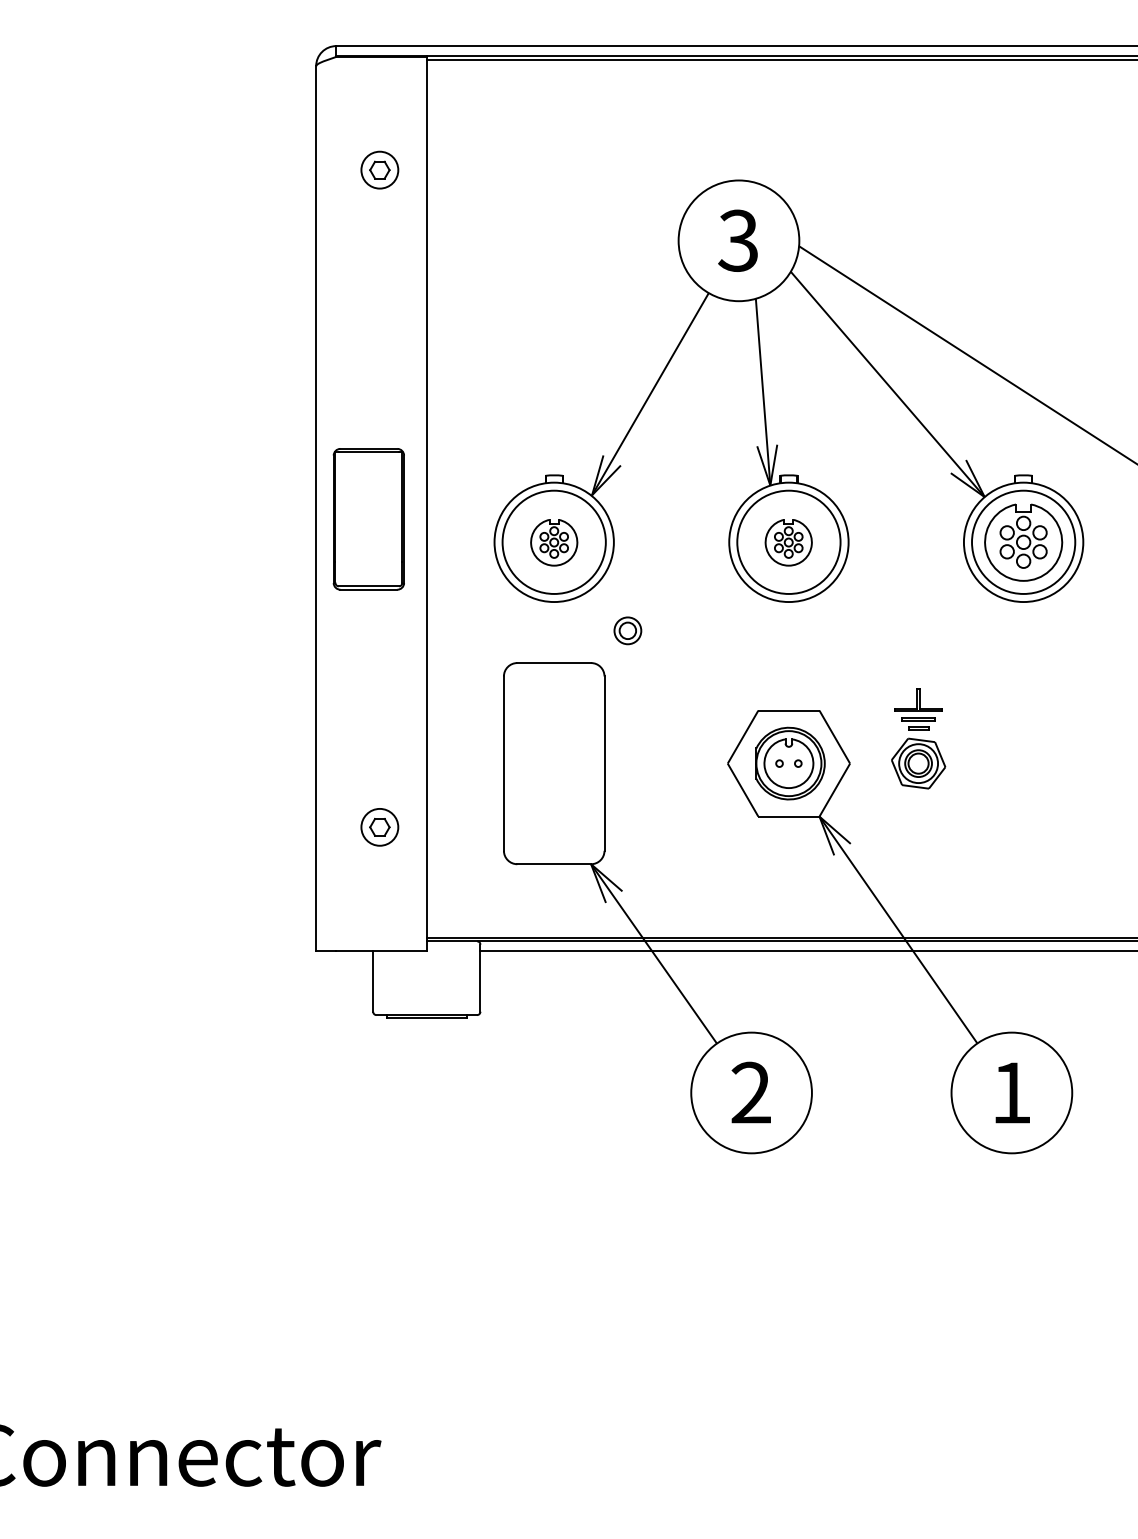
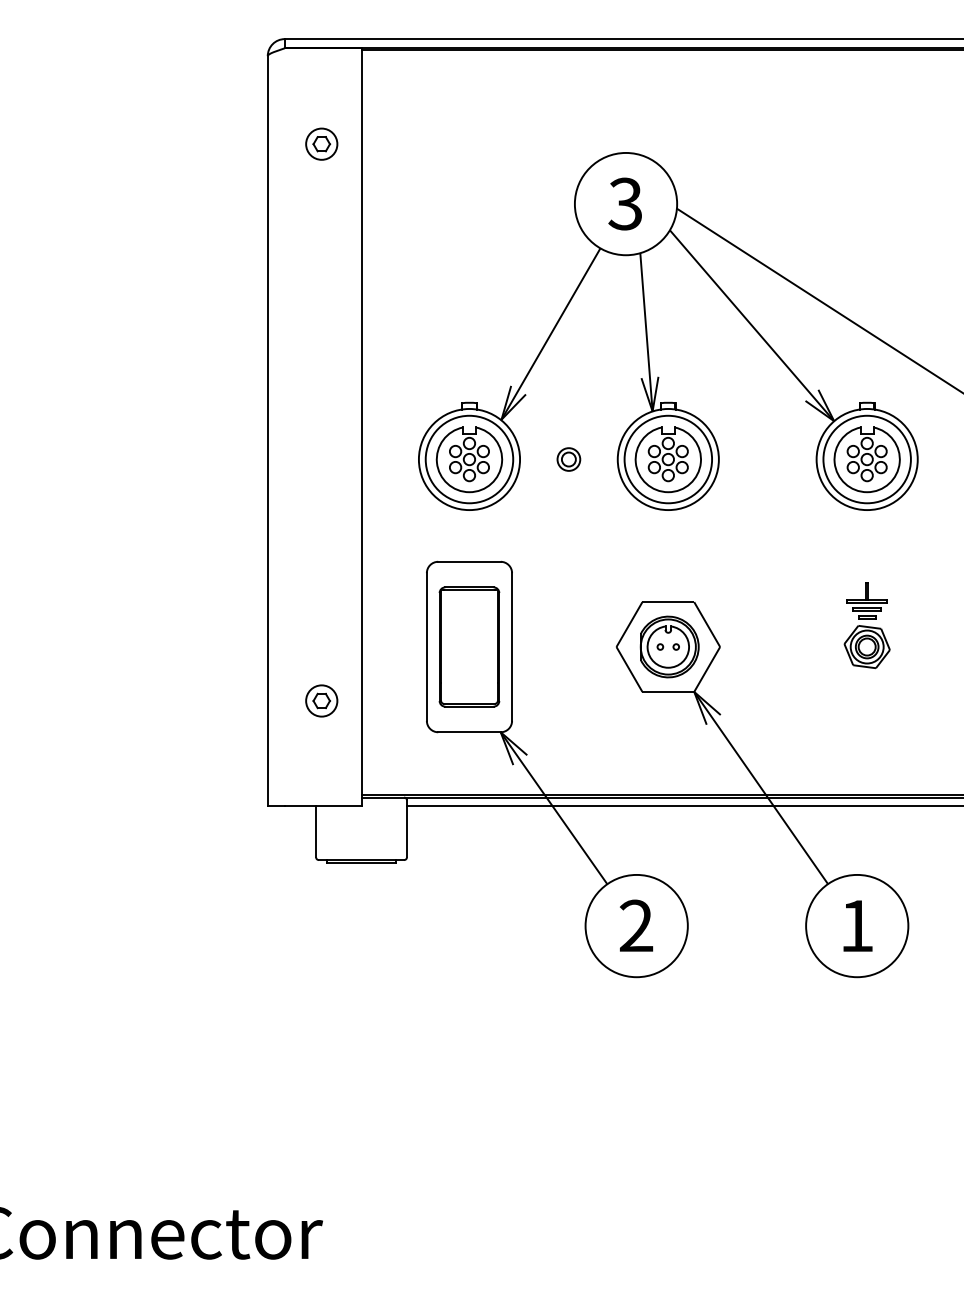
part: (368, 518) -> (469, 646), moved
part: (554, 542) -> (469, 459), size x1.67
part: (787, 542) -> (667, 459), size x1.67
part: (627, 630) -> (568, 459), moved
part: (917, 738) -> (866, 625), moved

